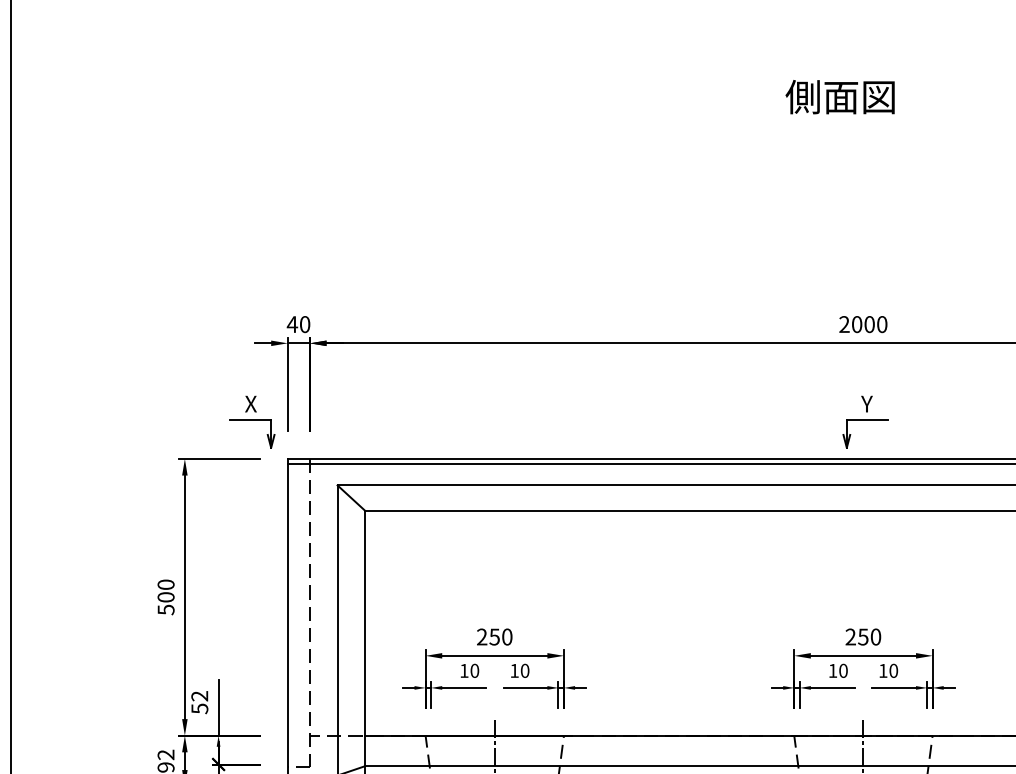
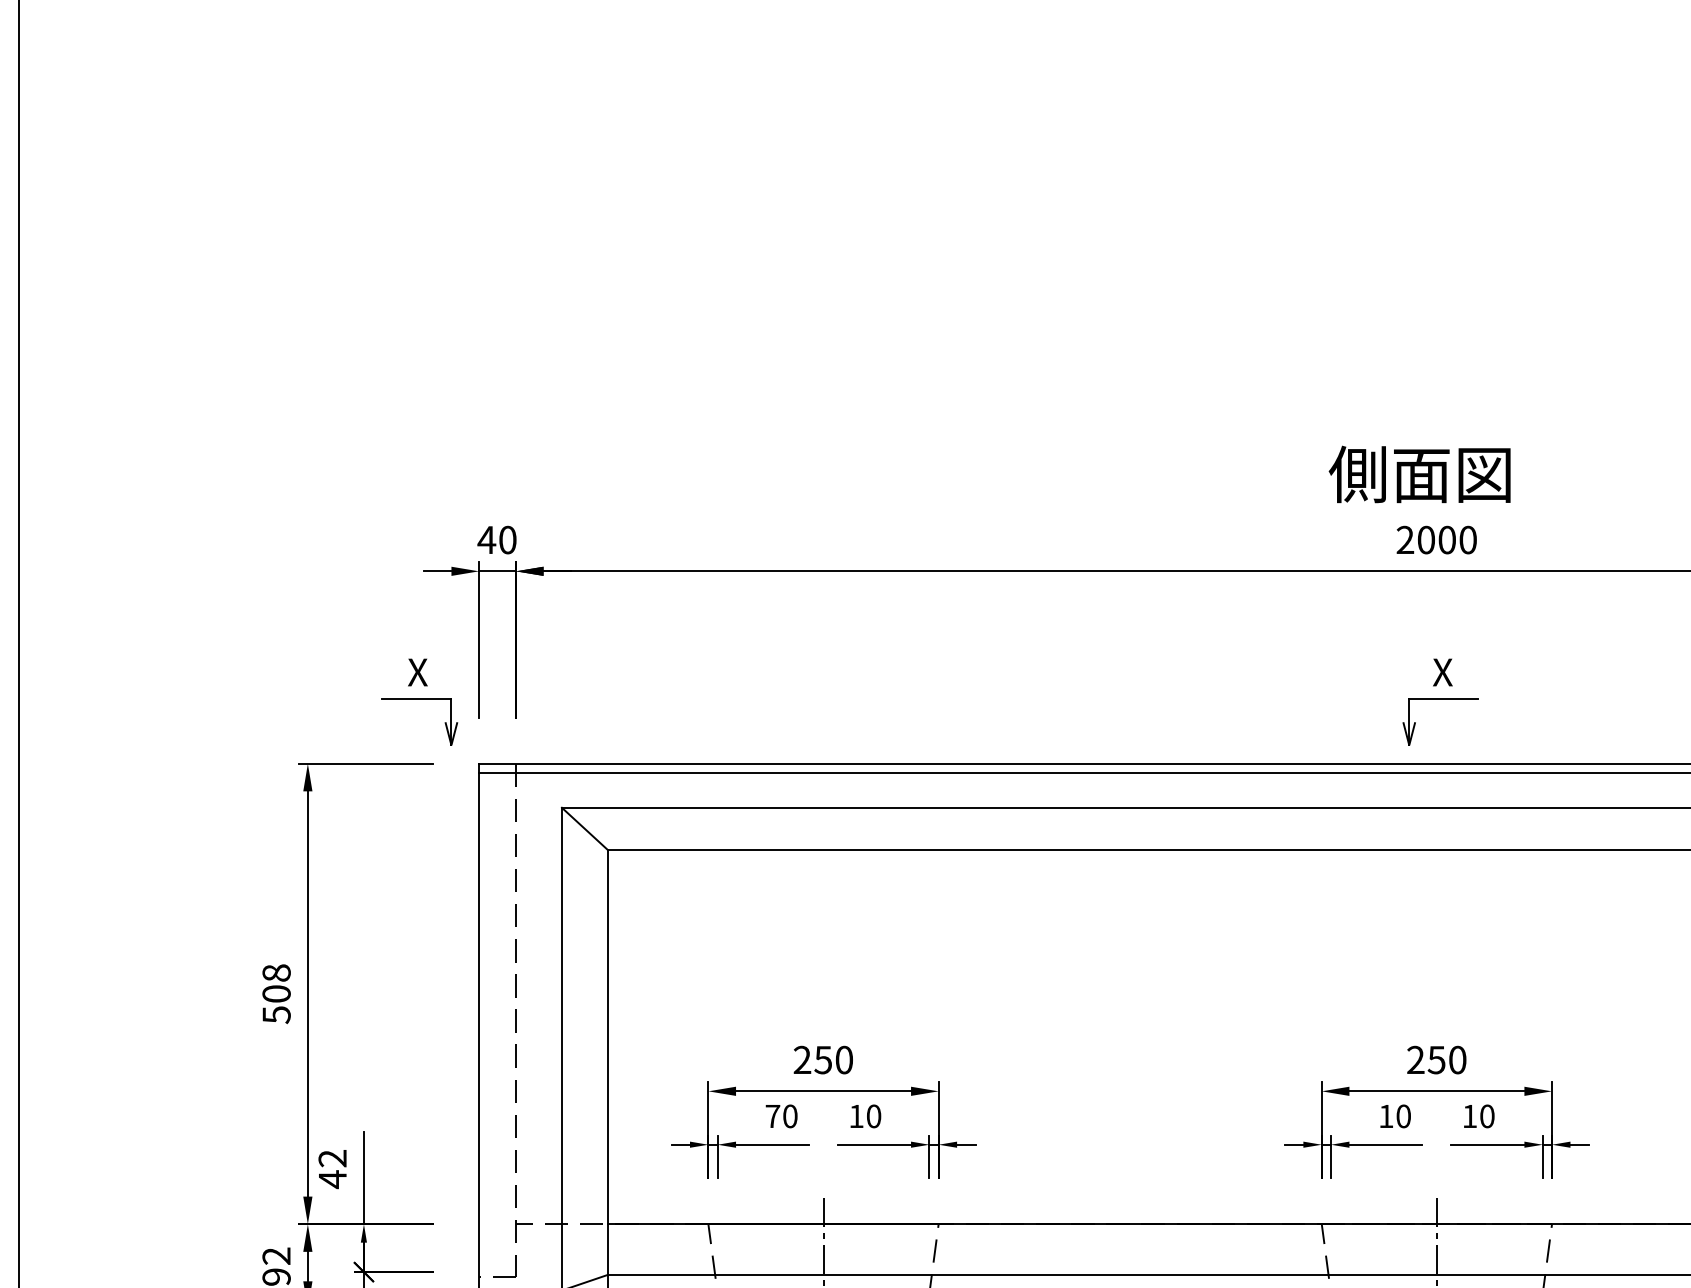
text: (839, 97) -> (1418, 475), moved
text: (866, 404) -> (1442, 673), Y -> X
text: (166, 584) -> (277, 972), 500 -> 508
text: (464, 670) -> (773, 1115), 10 -> 70
text: (199, 708) -> (332, 1178), 52 -> 42

